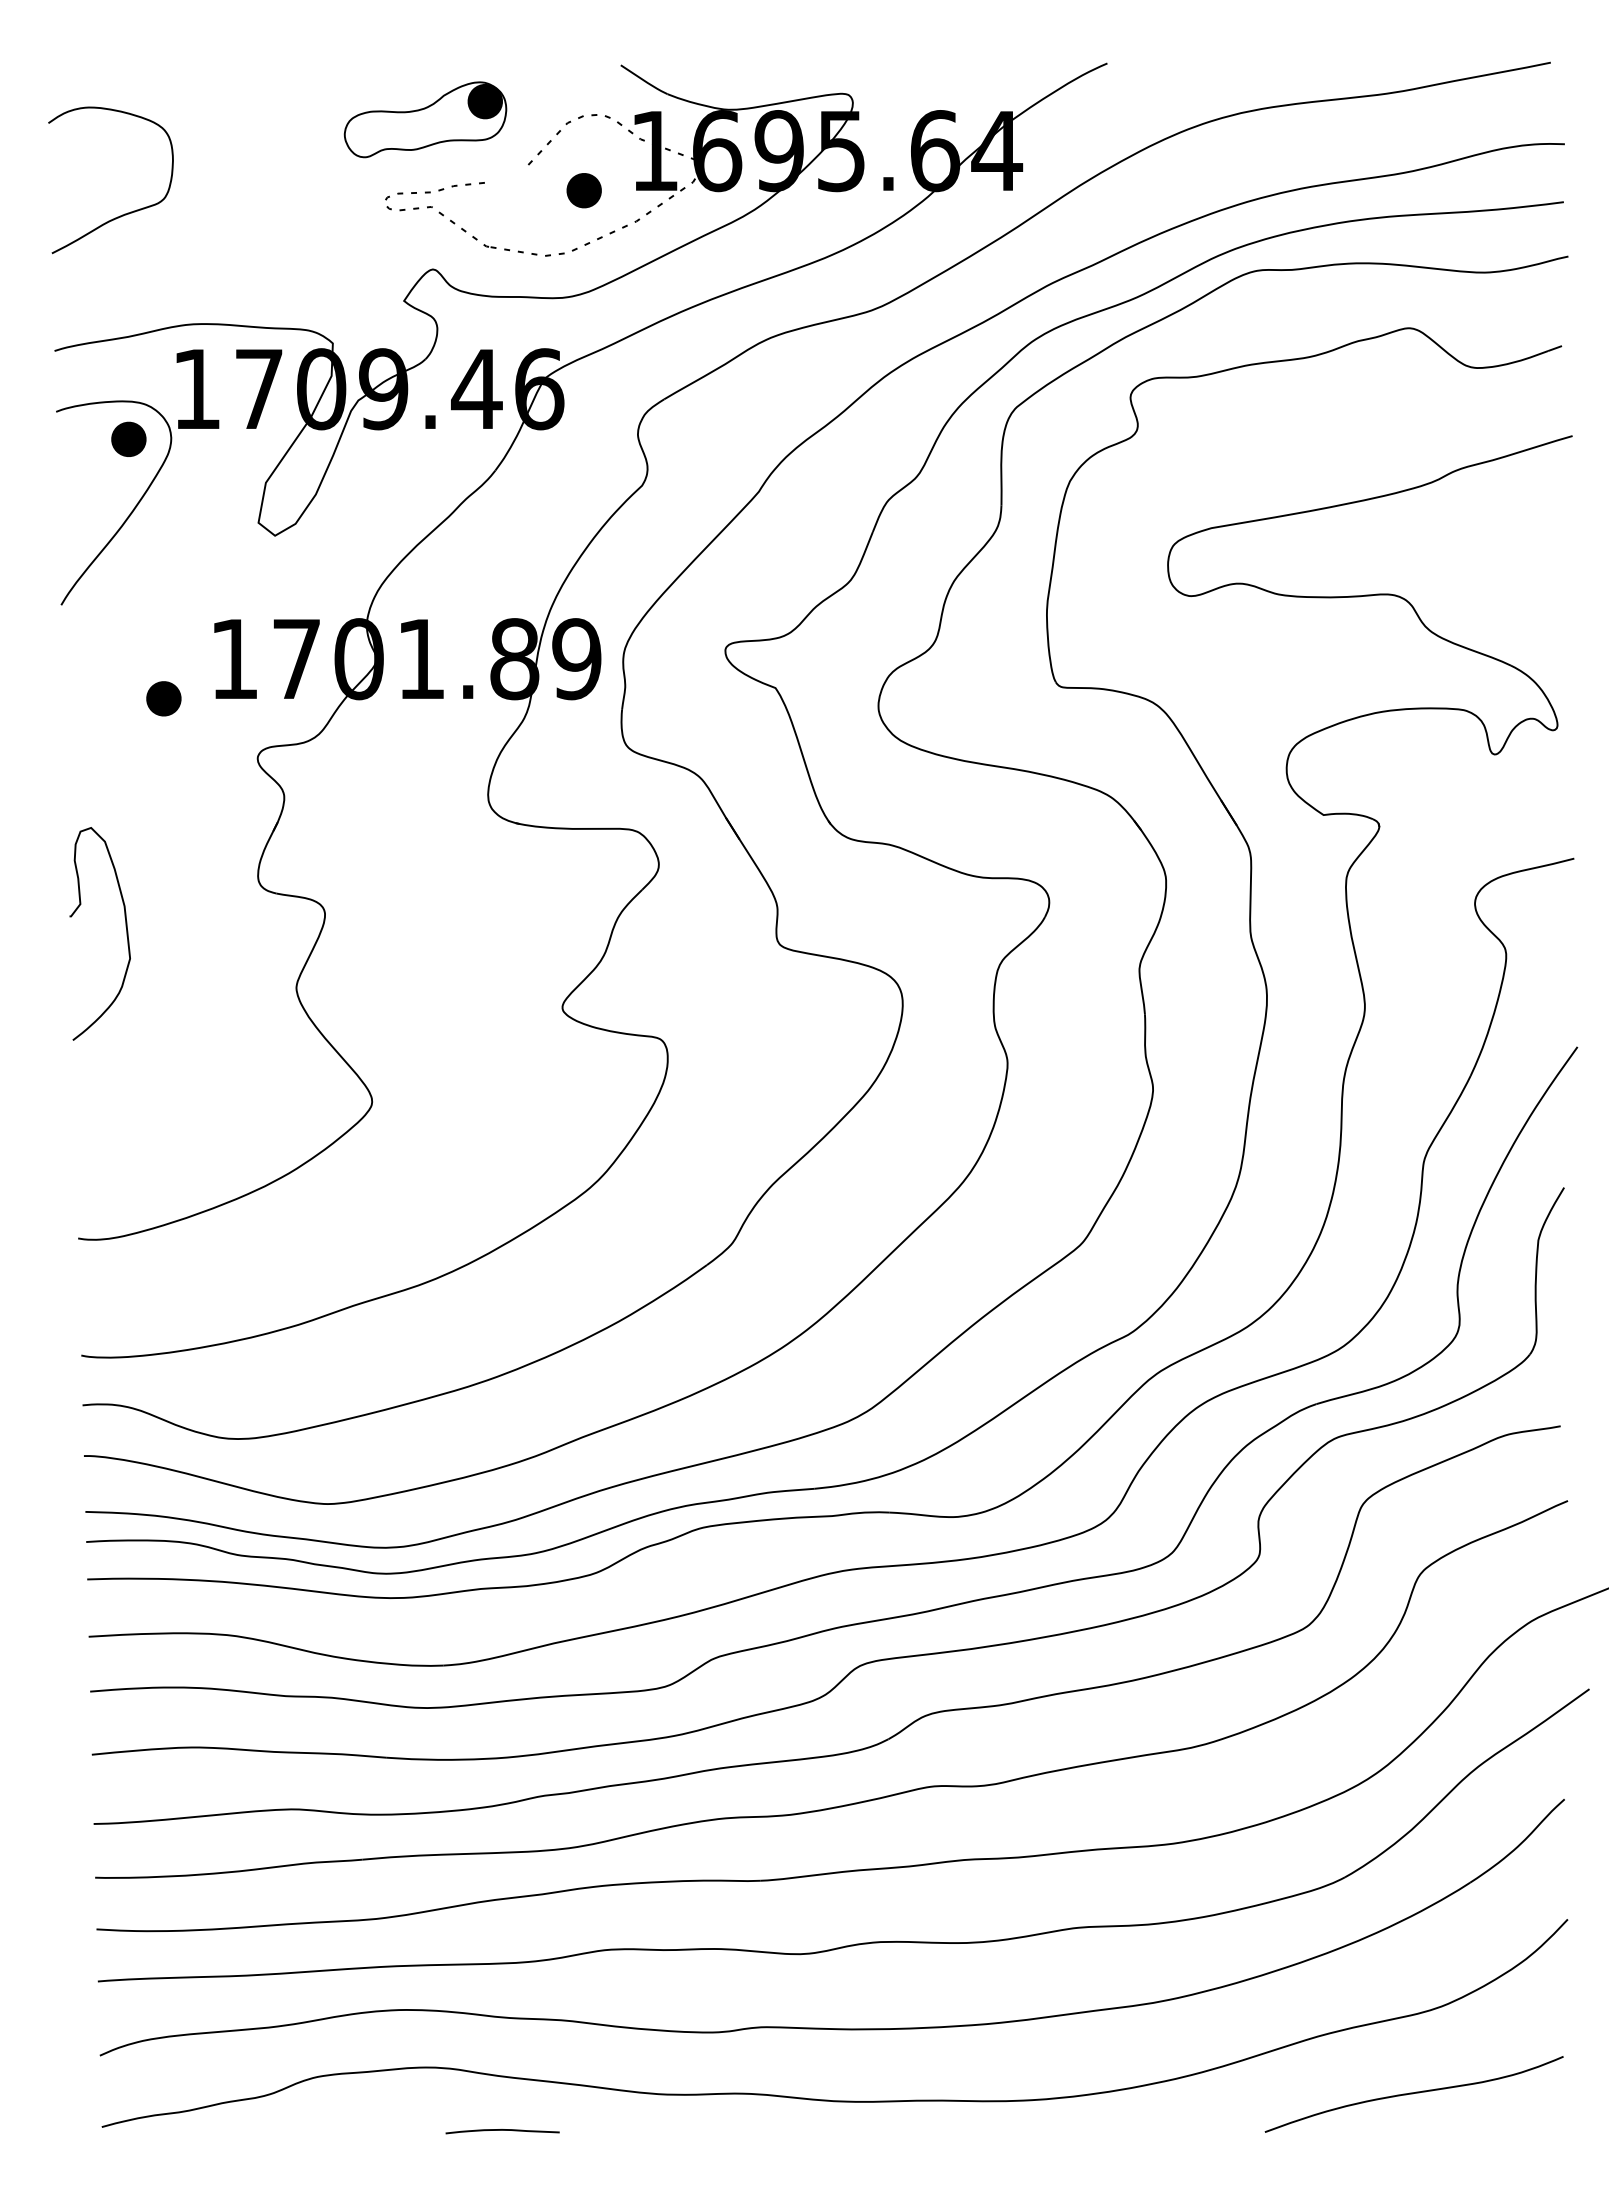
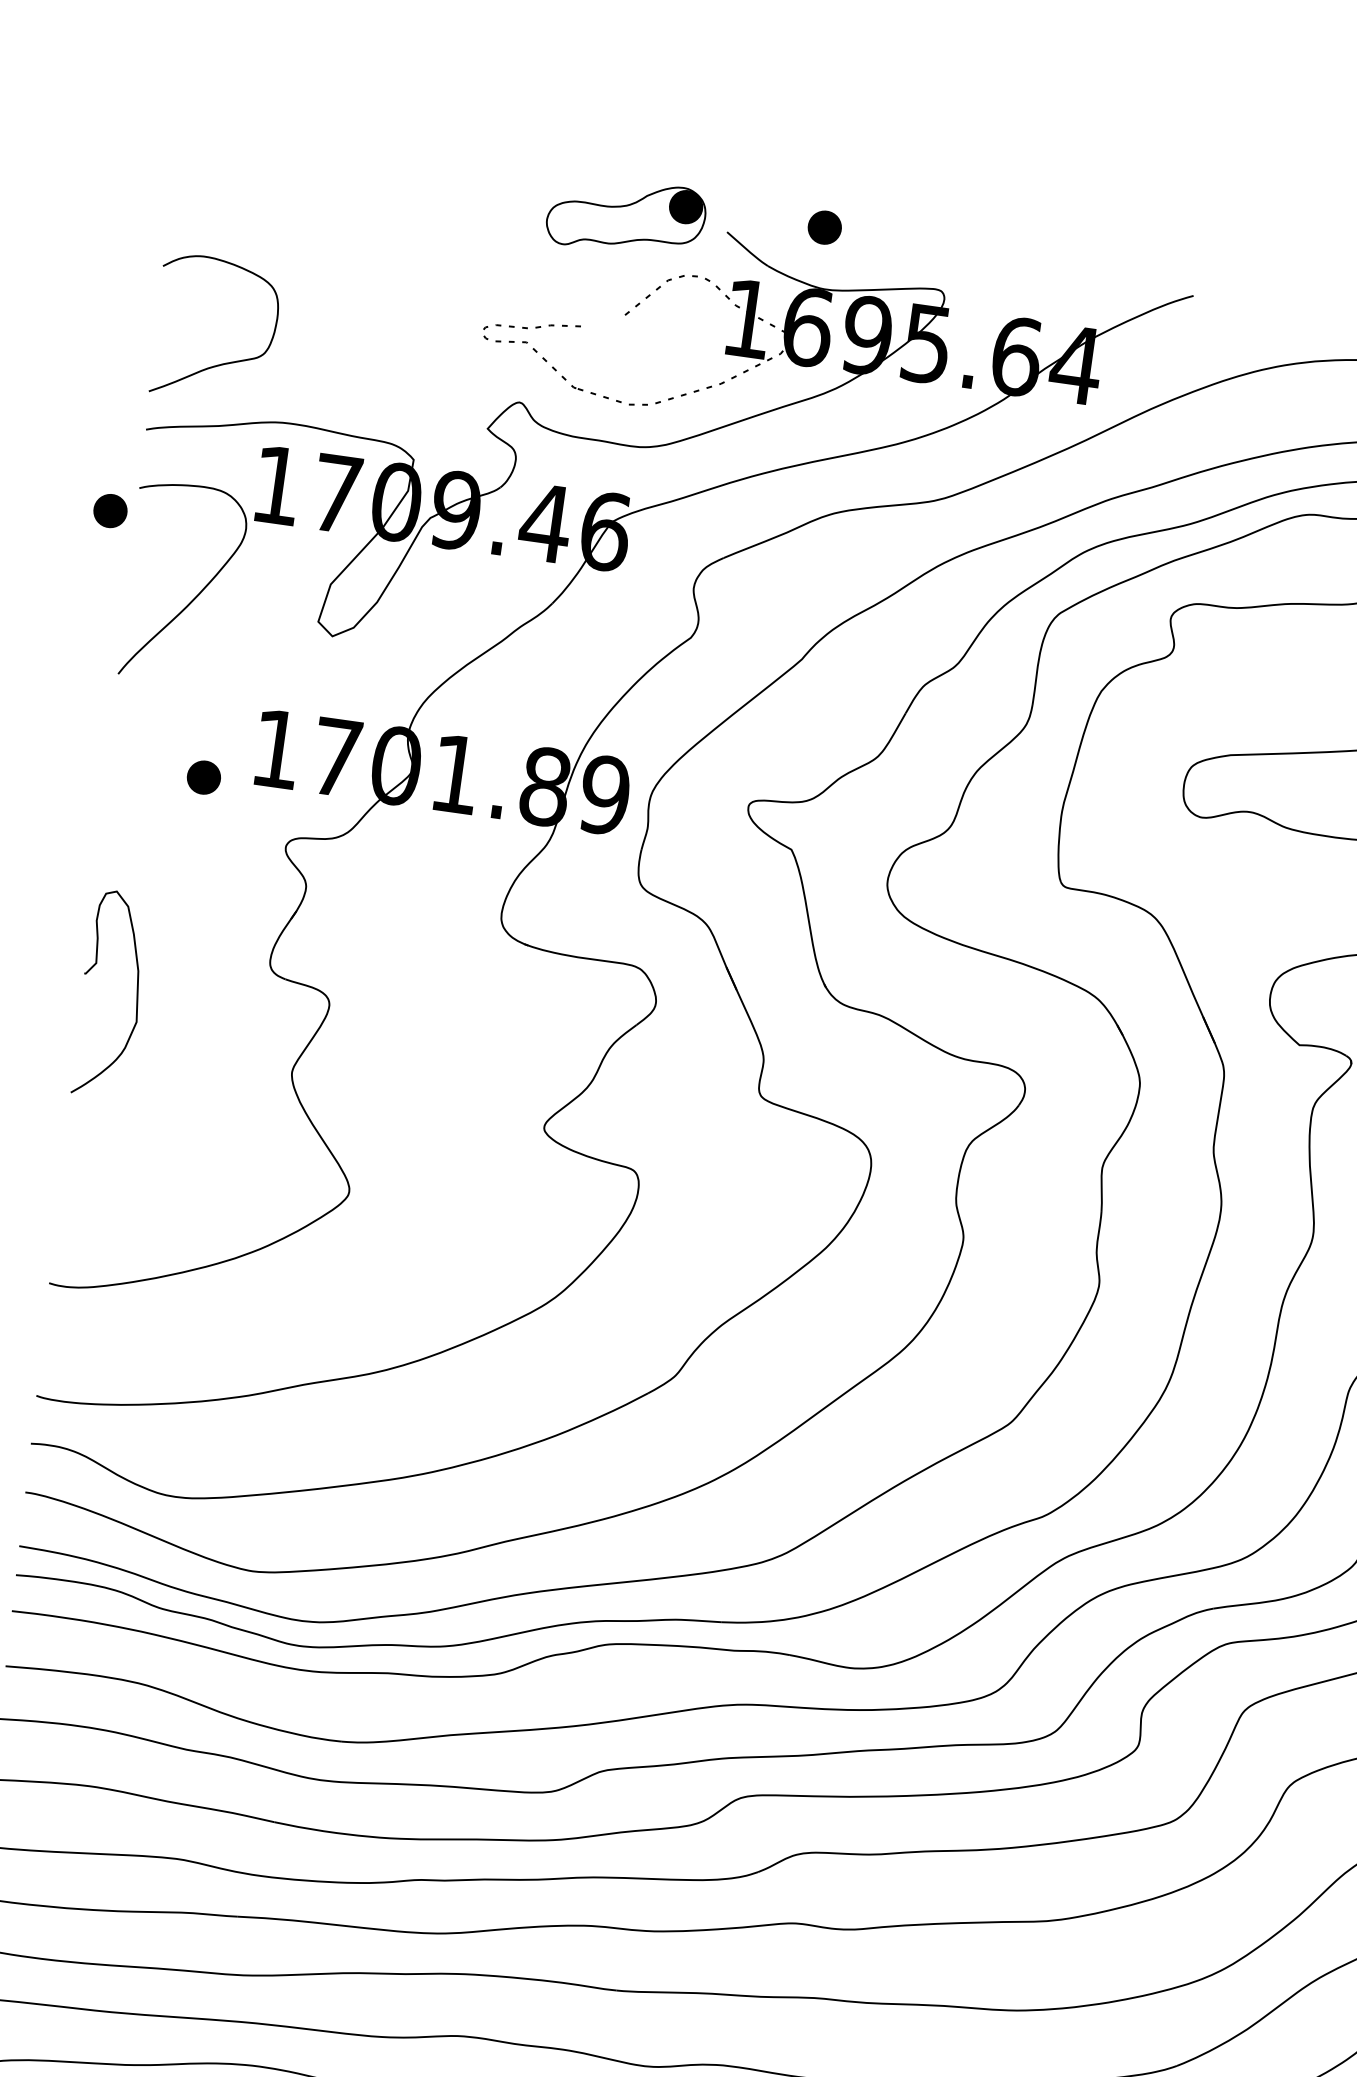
part: (425, 119) -> (626, 216), moved
part: (583, 190) -> (824, 227), moved
curve: (124, 213) -> (223, 362), moved
part: (128, 438) -> (110, 510), moved

